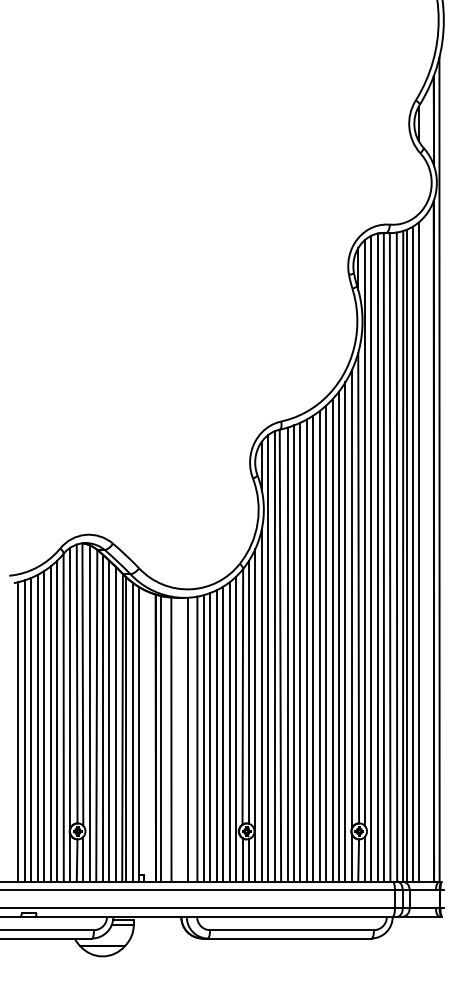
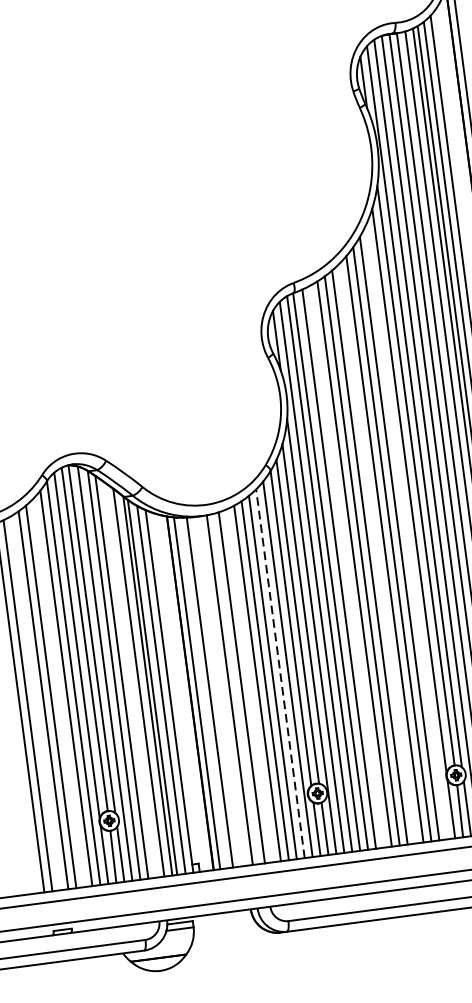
line: (345, 631) -> (406, 531), removed
line: (319, 646) -> (377, 553), removed
line: (293, 653) -> (346, 566), removed
line: (109, 720) -> (130, 679), removed
line: (50, 723) -> (58, 692), removed
line: (31, 729) -> (35, 702), removed
line: (229, 731) -> (280, 673), solid -> dashed
line: (203, 738) -> (249, 686), removed

